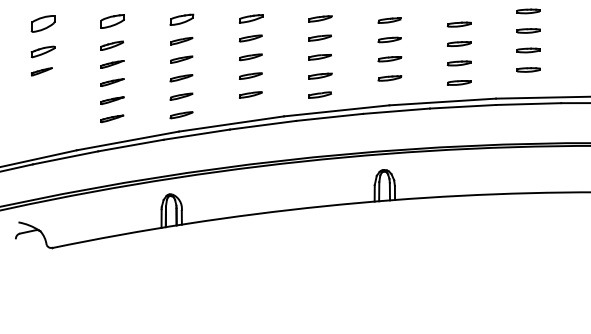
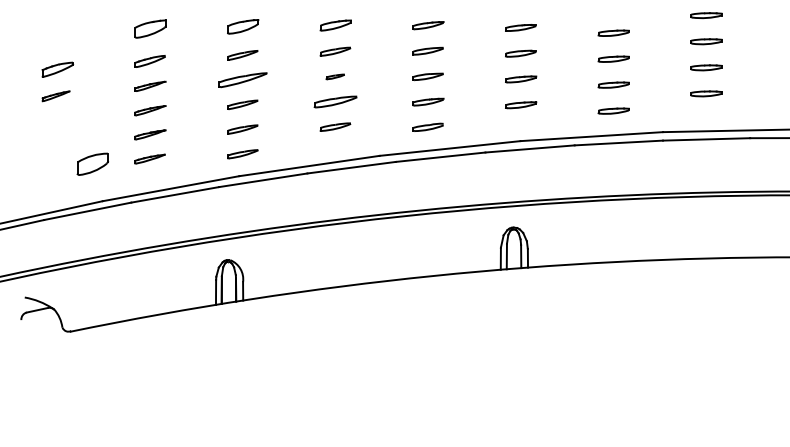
part: (42, 23) -> (92, 163), moved
part: (250, 56) -> (335, 76), size x0.6
part: (181, 59) -> (242, 79), size x1.6
part: (250, 75) -> (335, 101), size x1.4

